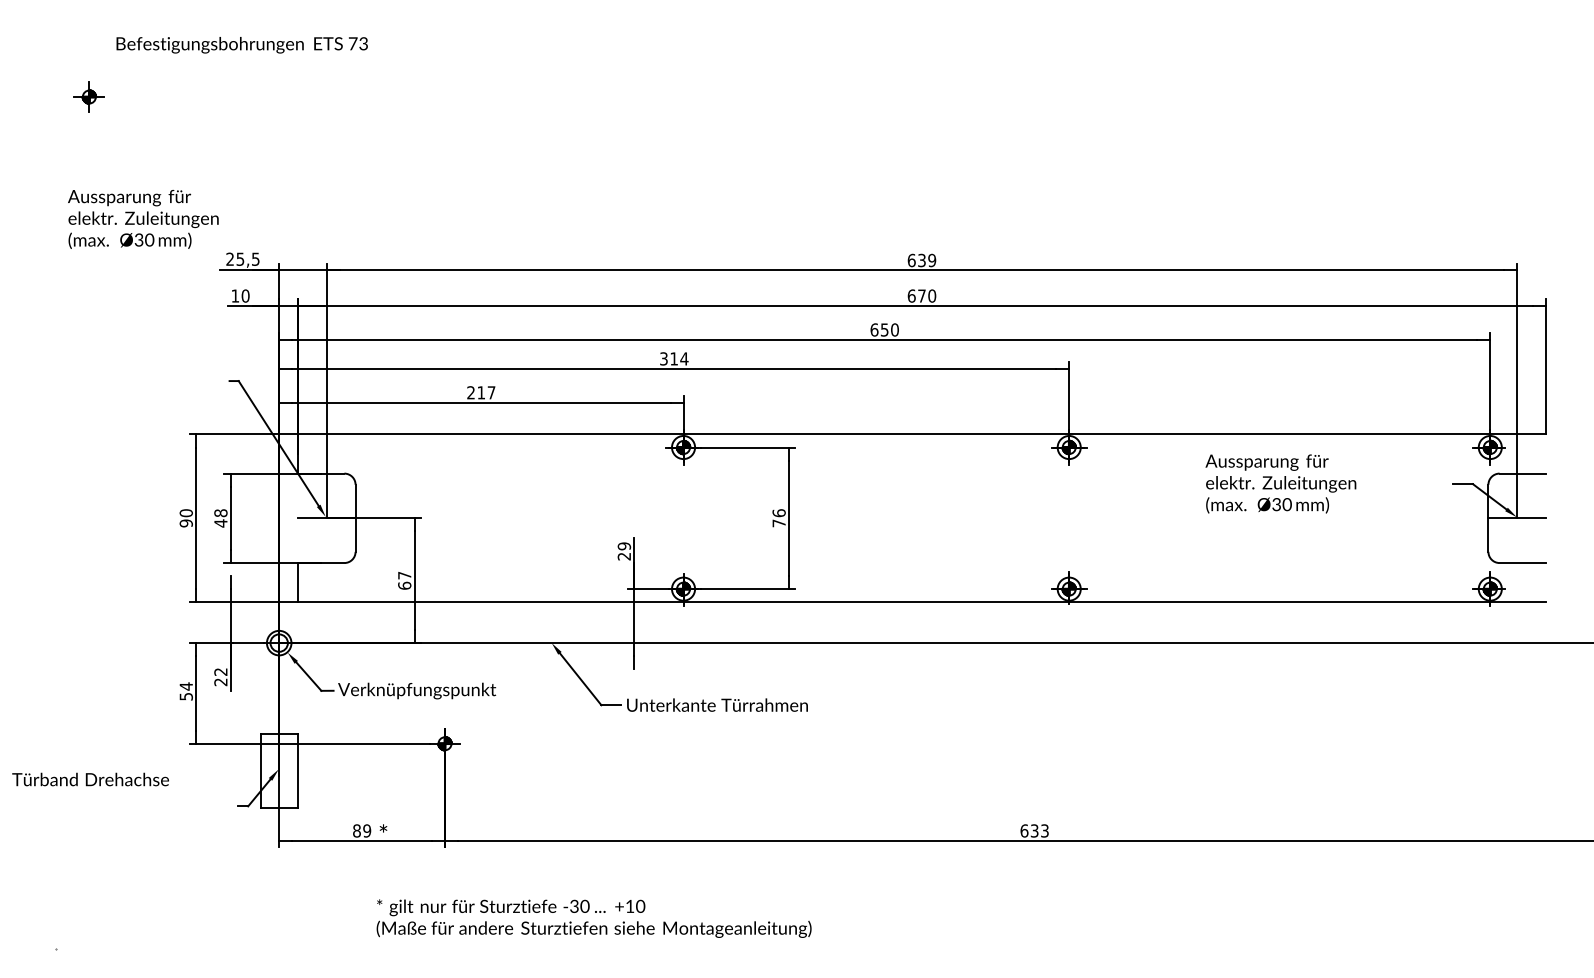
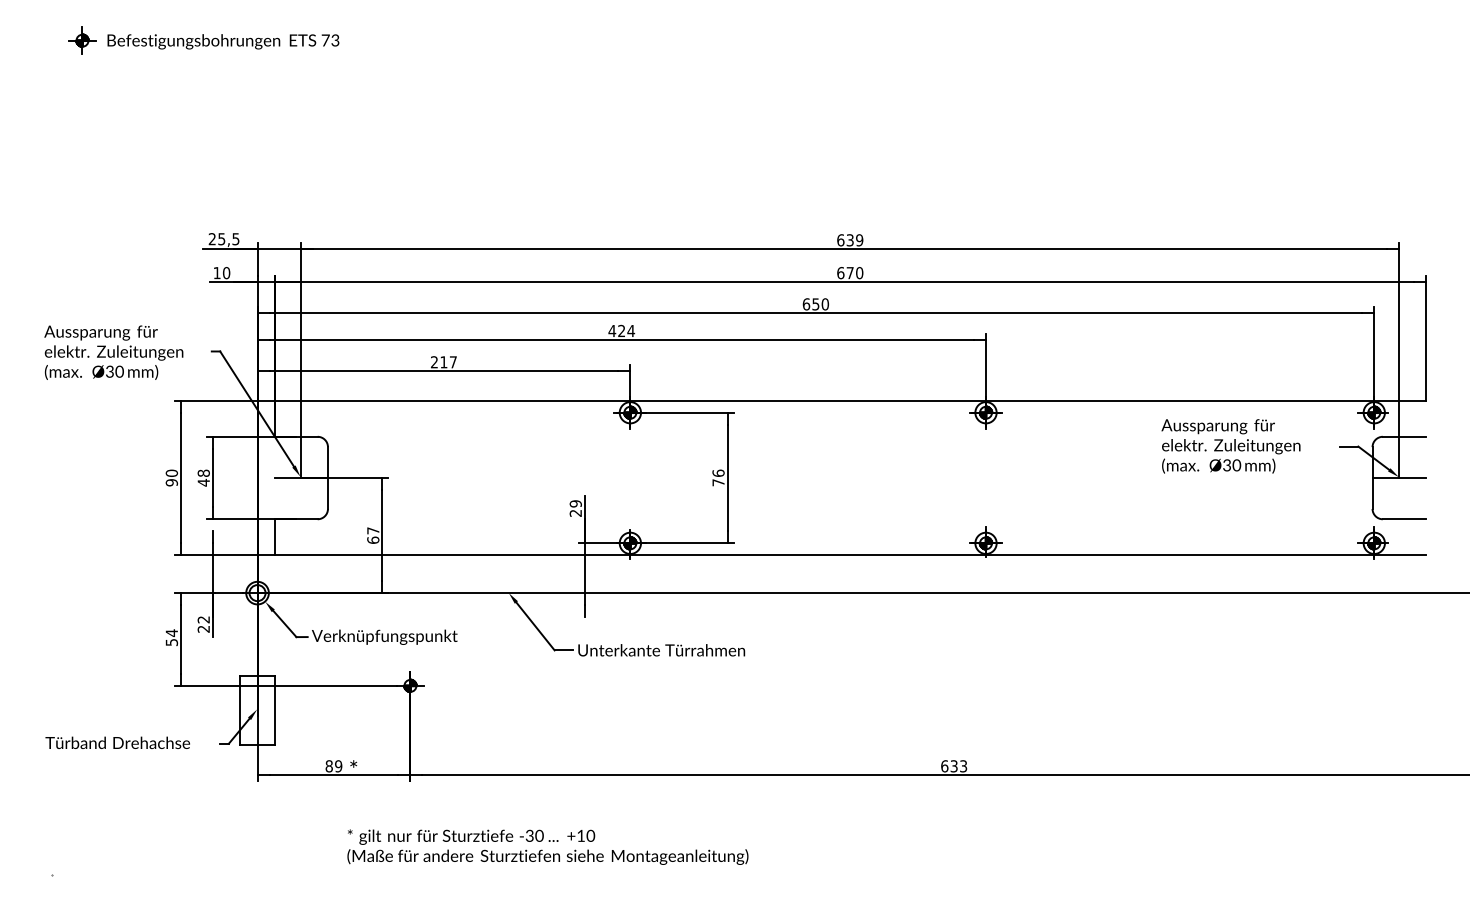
part: (88, 96) -> (81, 40), moved
text: (143, 219) -> (113, 352), moved
text: (668, 358) -> (616, 330), 314 -> 424
text: (1280, 483) -> (1230, 445), moved
text: (90, 779) -> (117, 742), moved

